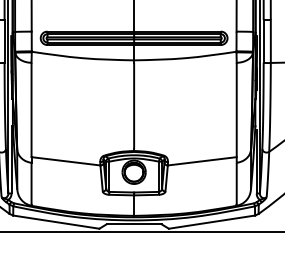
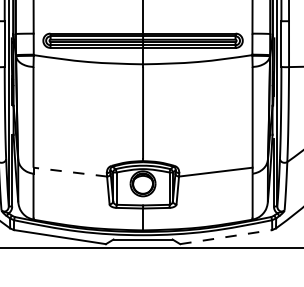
line: (65, 161) -> (69, 172), solid -> dashed
line: (212, 222) -> (226, 237), solid -> dashed

